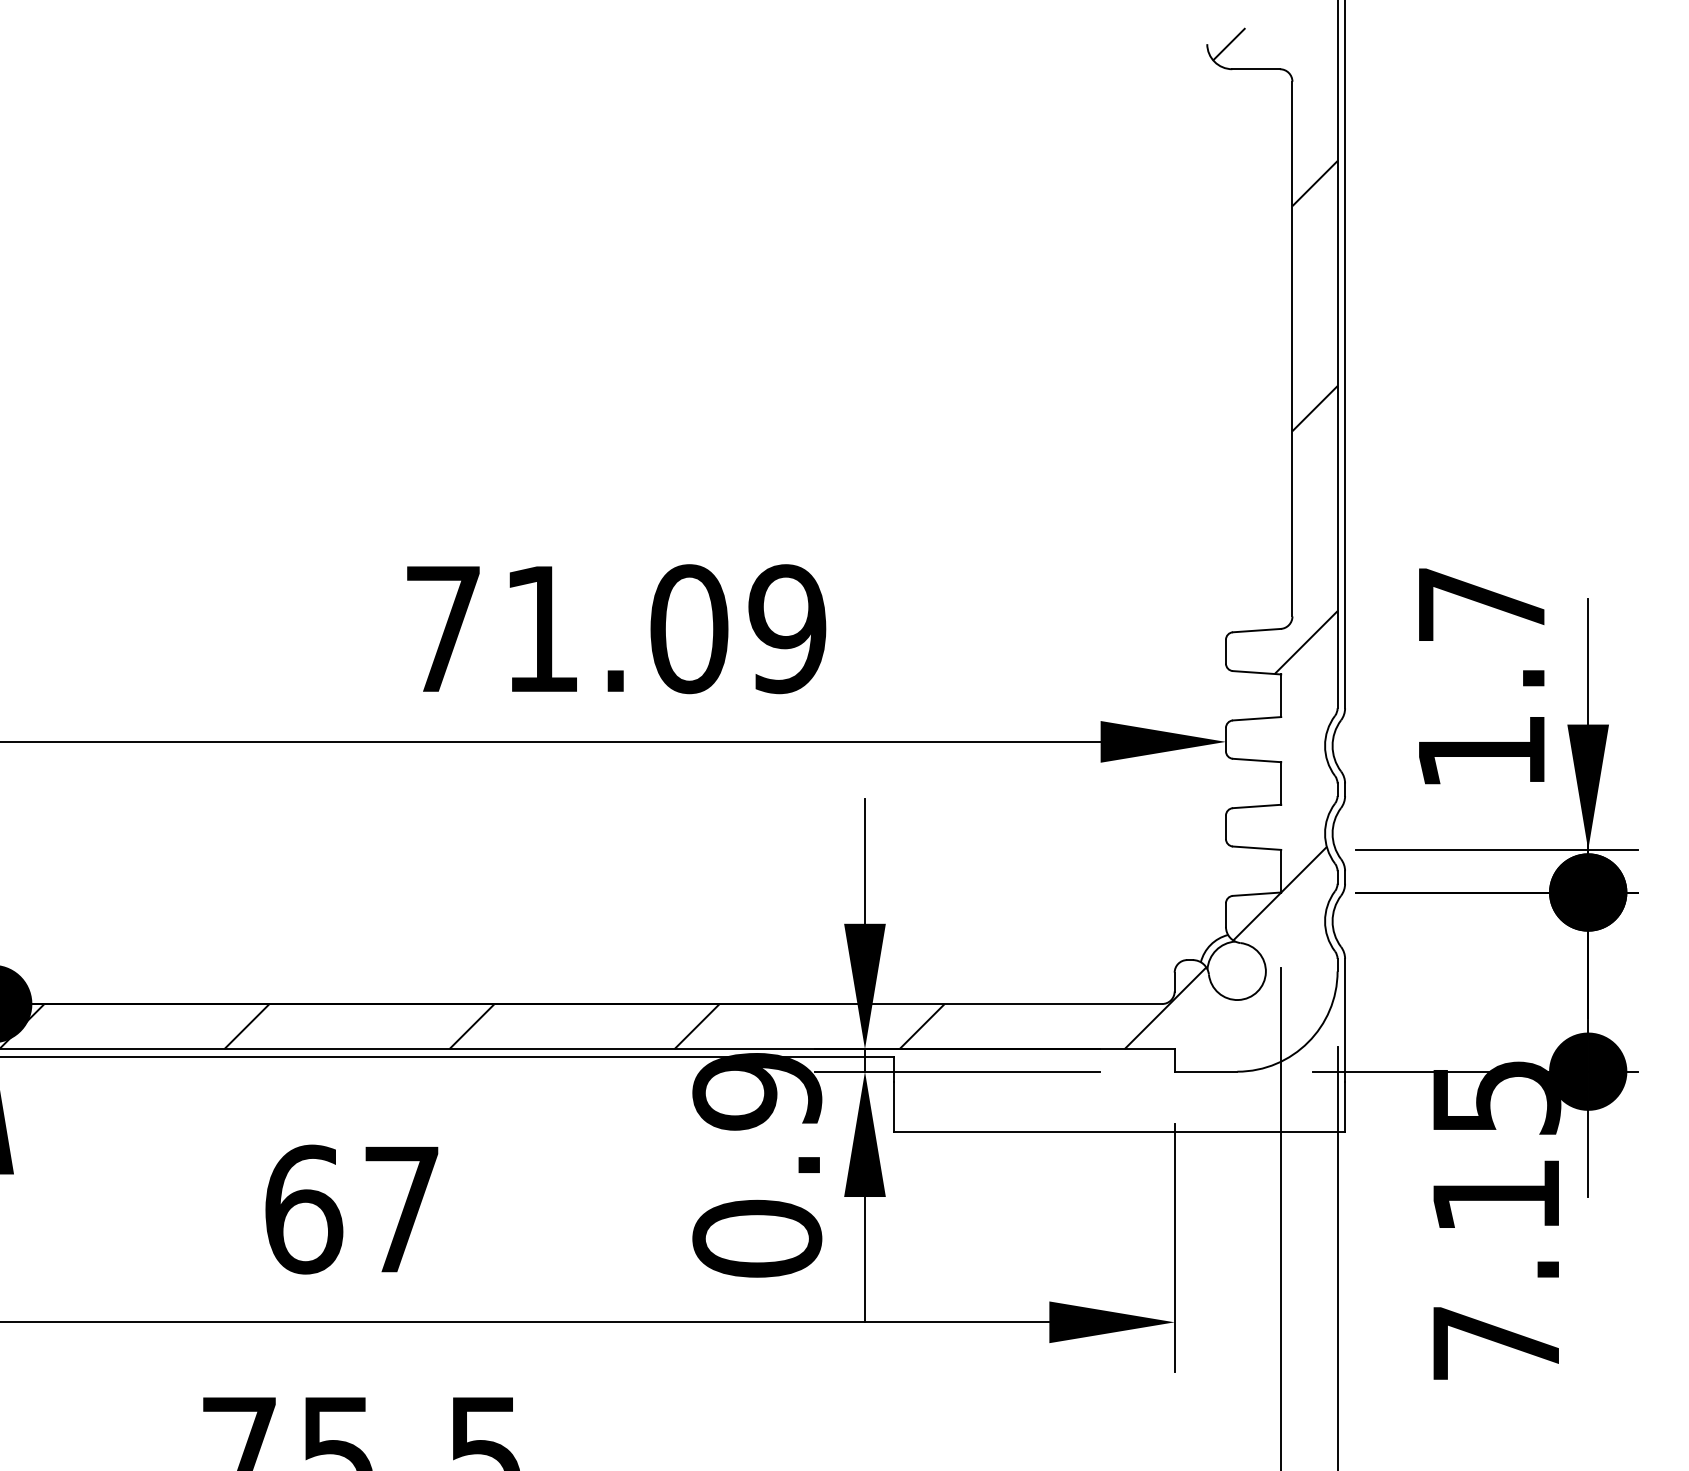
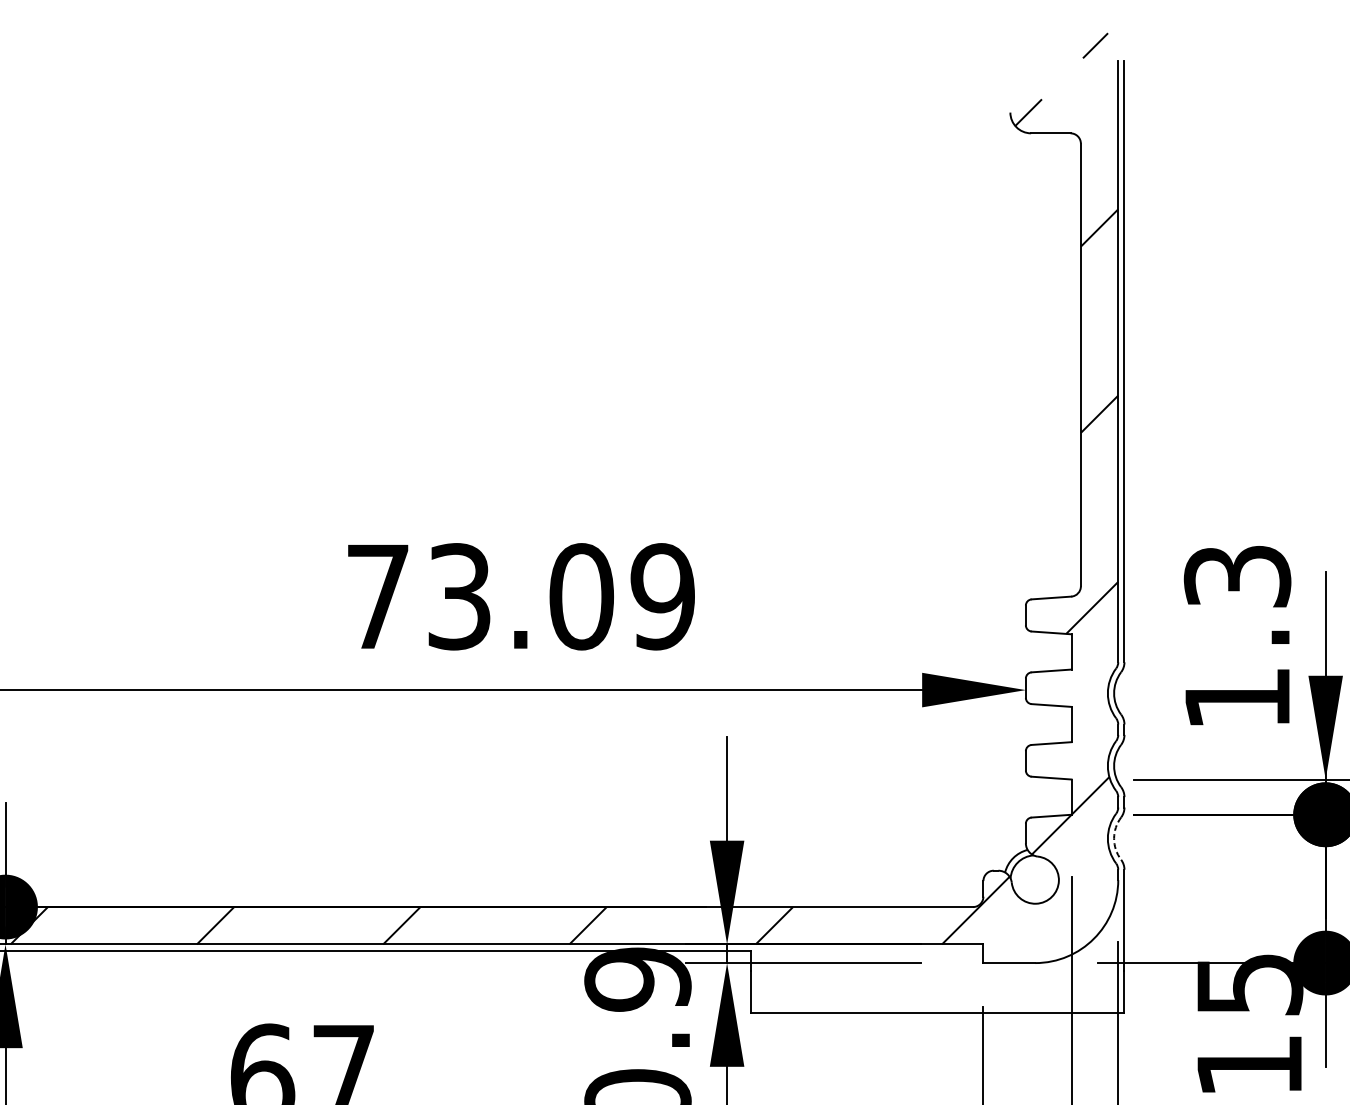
text: (1481, 604) -> (1237, 576), 1.7 -> 1.3
text: (541, 629) -> (459, 597), 71.09 -> 73.09
arc: (1332, 921) -> (1114, 838), solid -> dashed

